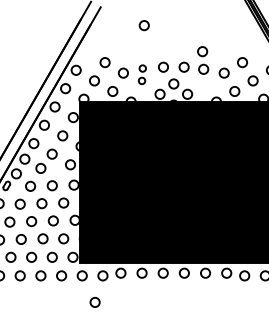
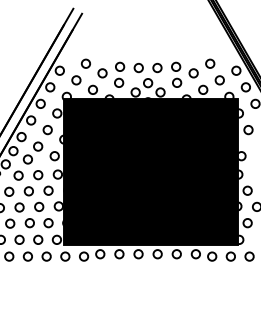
circle: (144, 25) -> (121, 30), removed
part: (203, 60) -> (176, 74), moved
part: (142, 74) -> (119, 74), size x1.43
circle: (94, 302) -> (76, 280), removed

